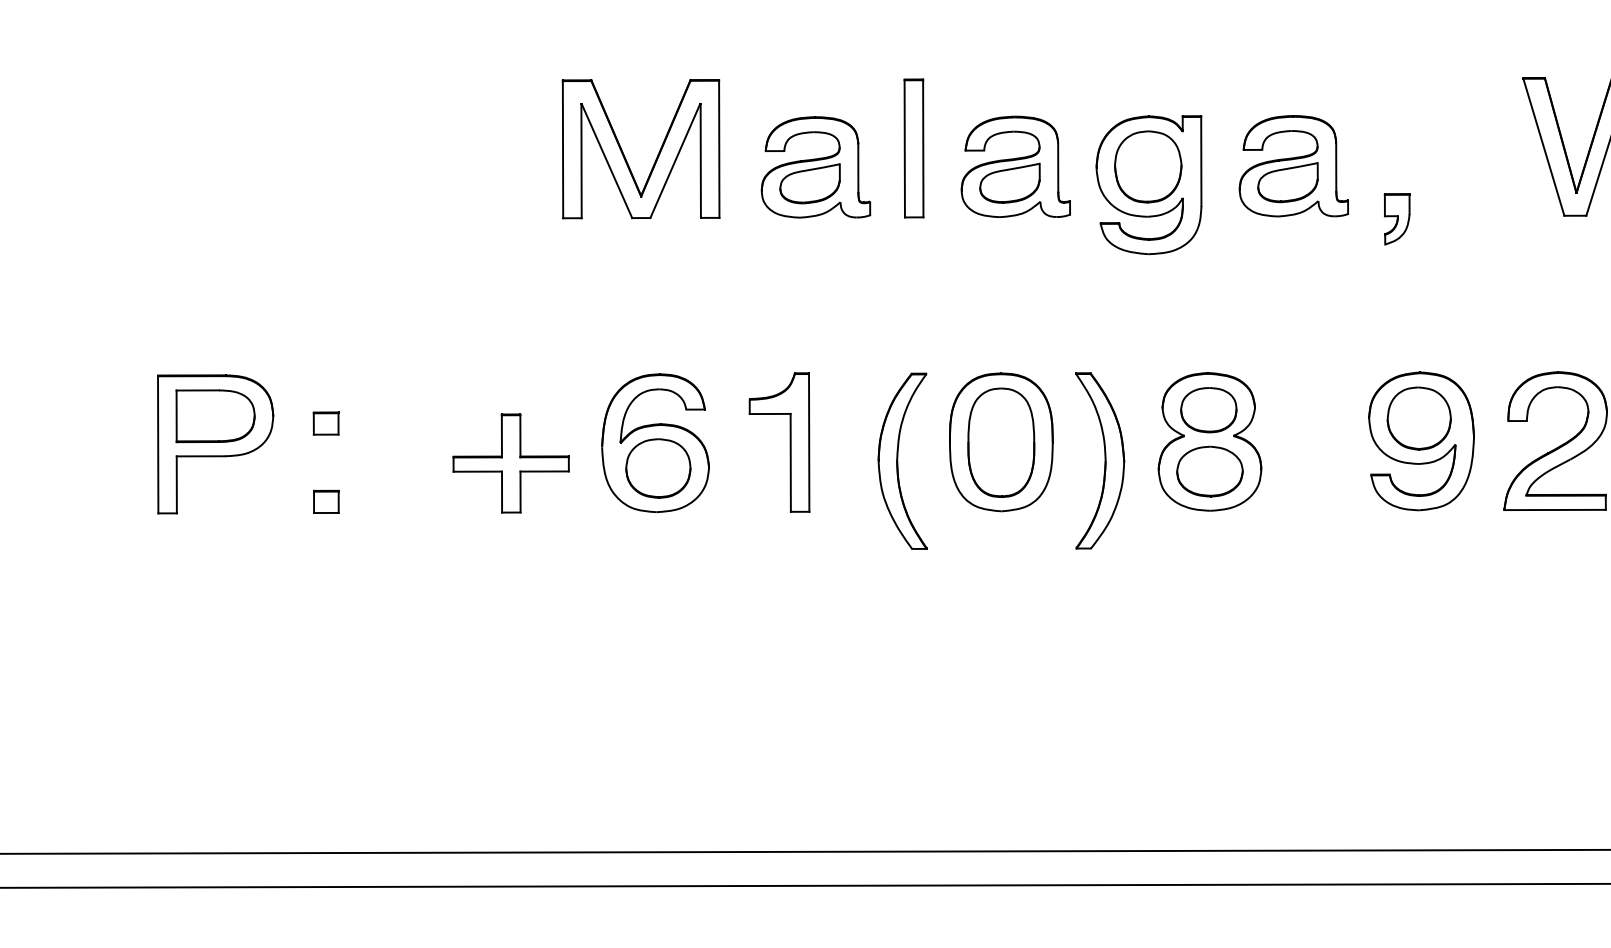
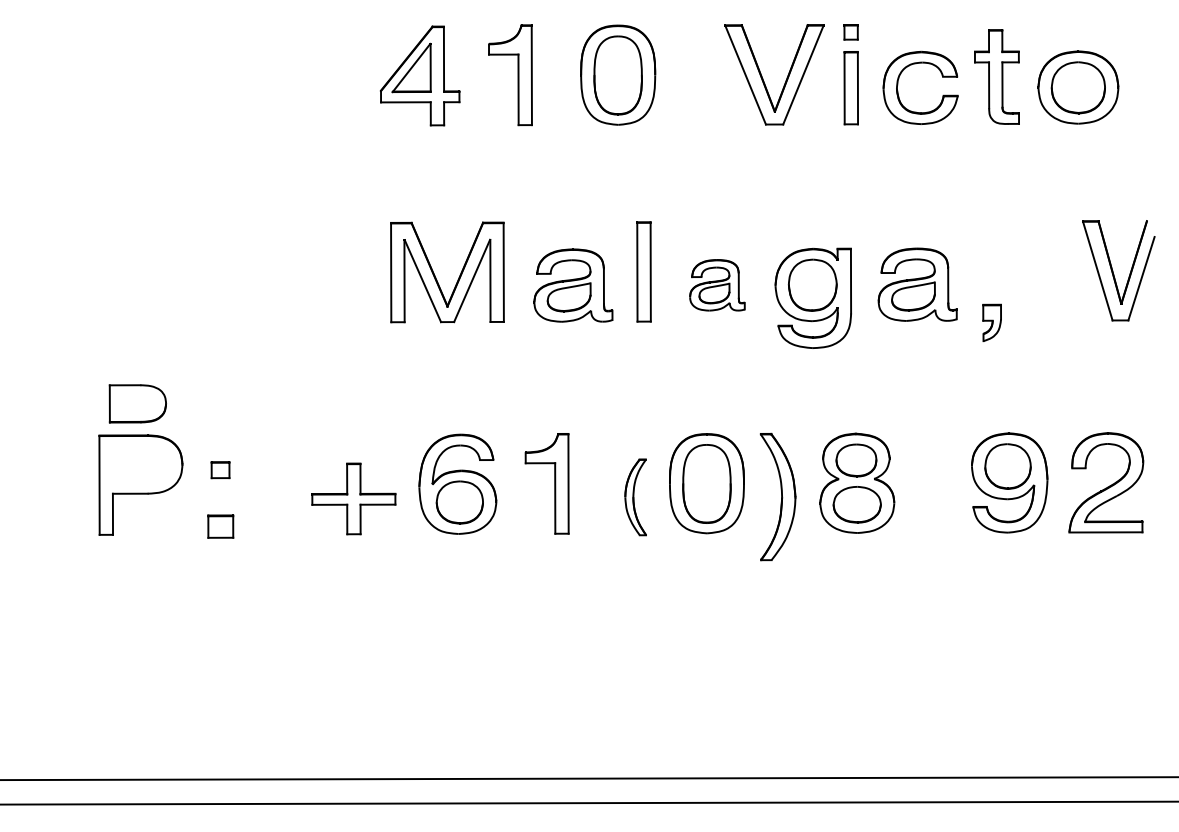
part: (1015, 167) -> (717, 285), size x0.7
part: (215, 415) -> (137, 403), moved
part: (902, 461) -> (635, 497), size x0.6
part: (326, 501) -> (220, 526), size x1.4

